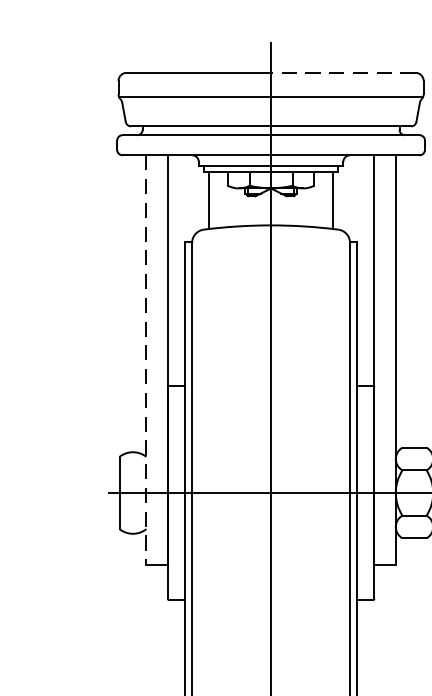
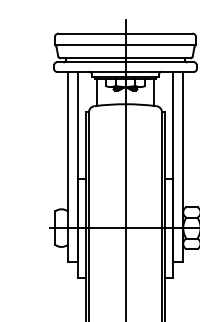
line: (342, 72) -> (158, 33), dashed -> solid
line: (145, 359) -> (67, 166), dashed -> solid

